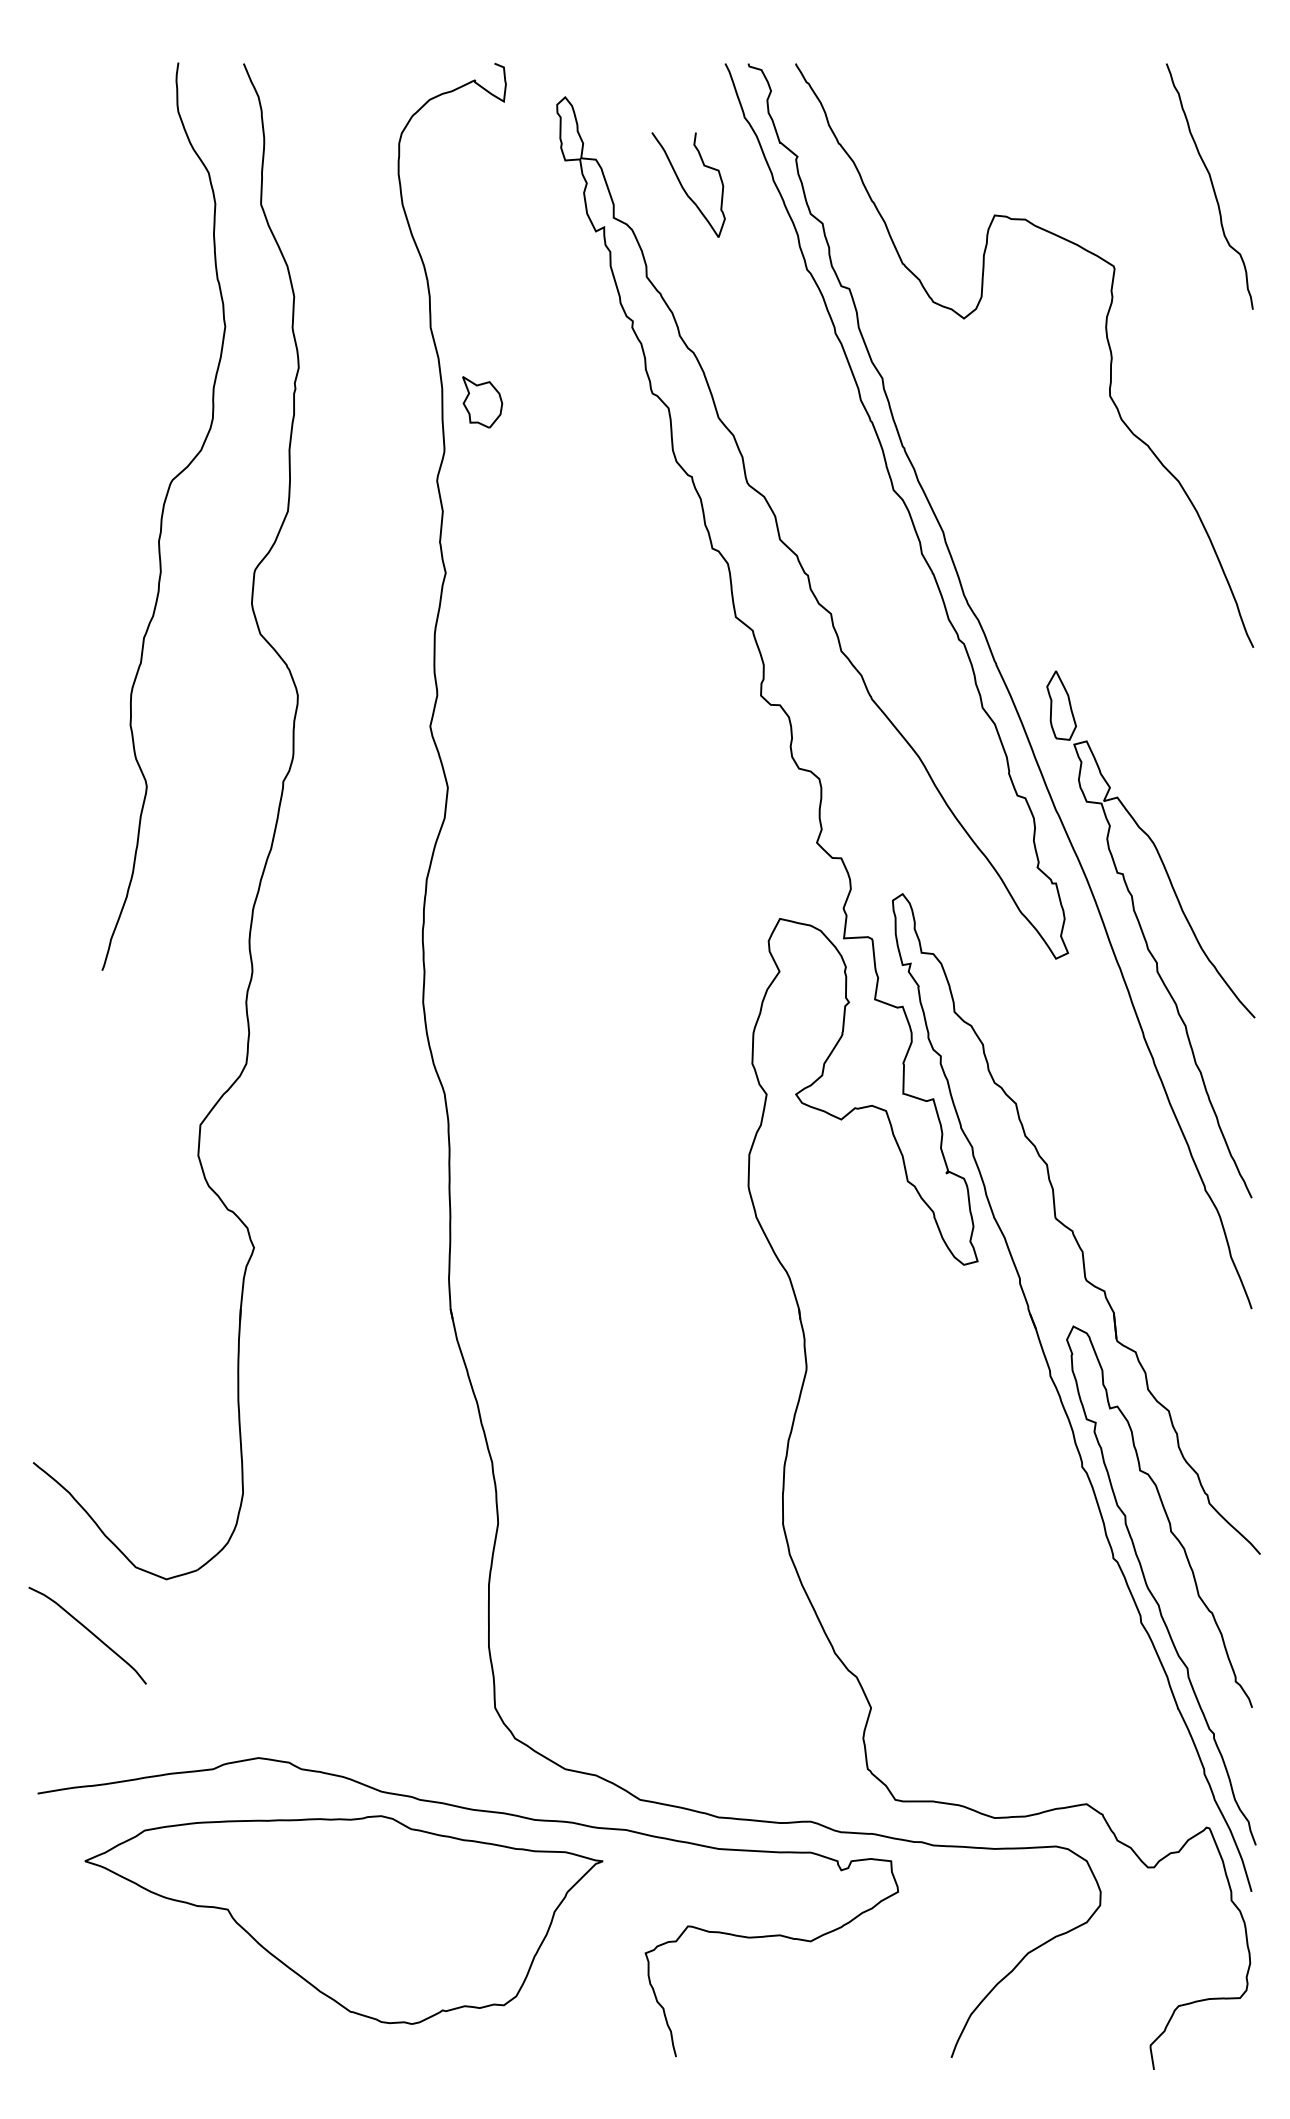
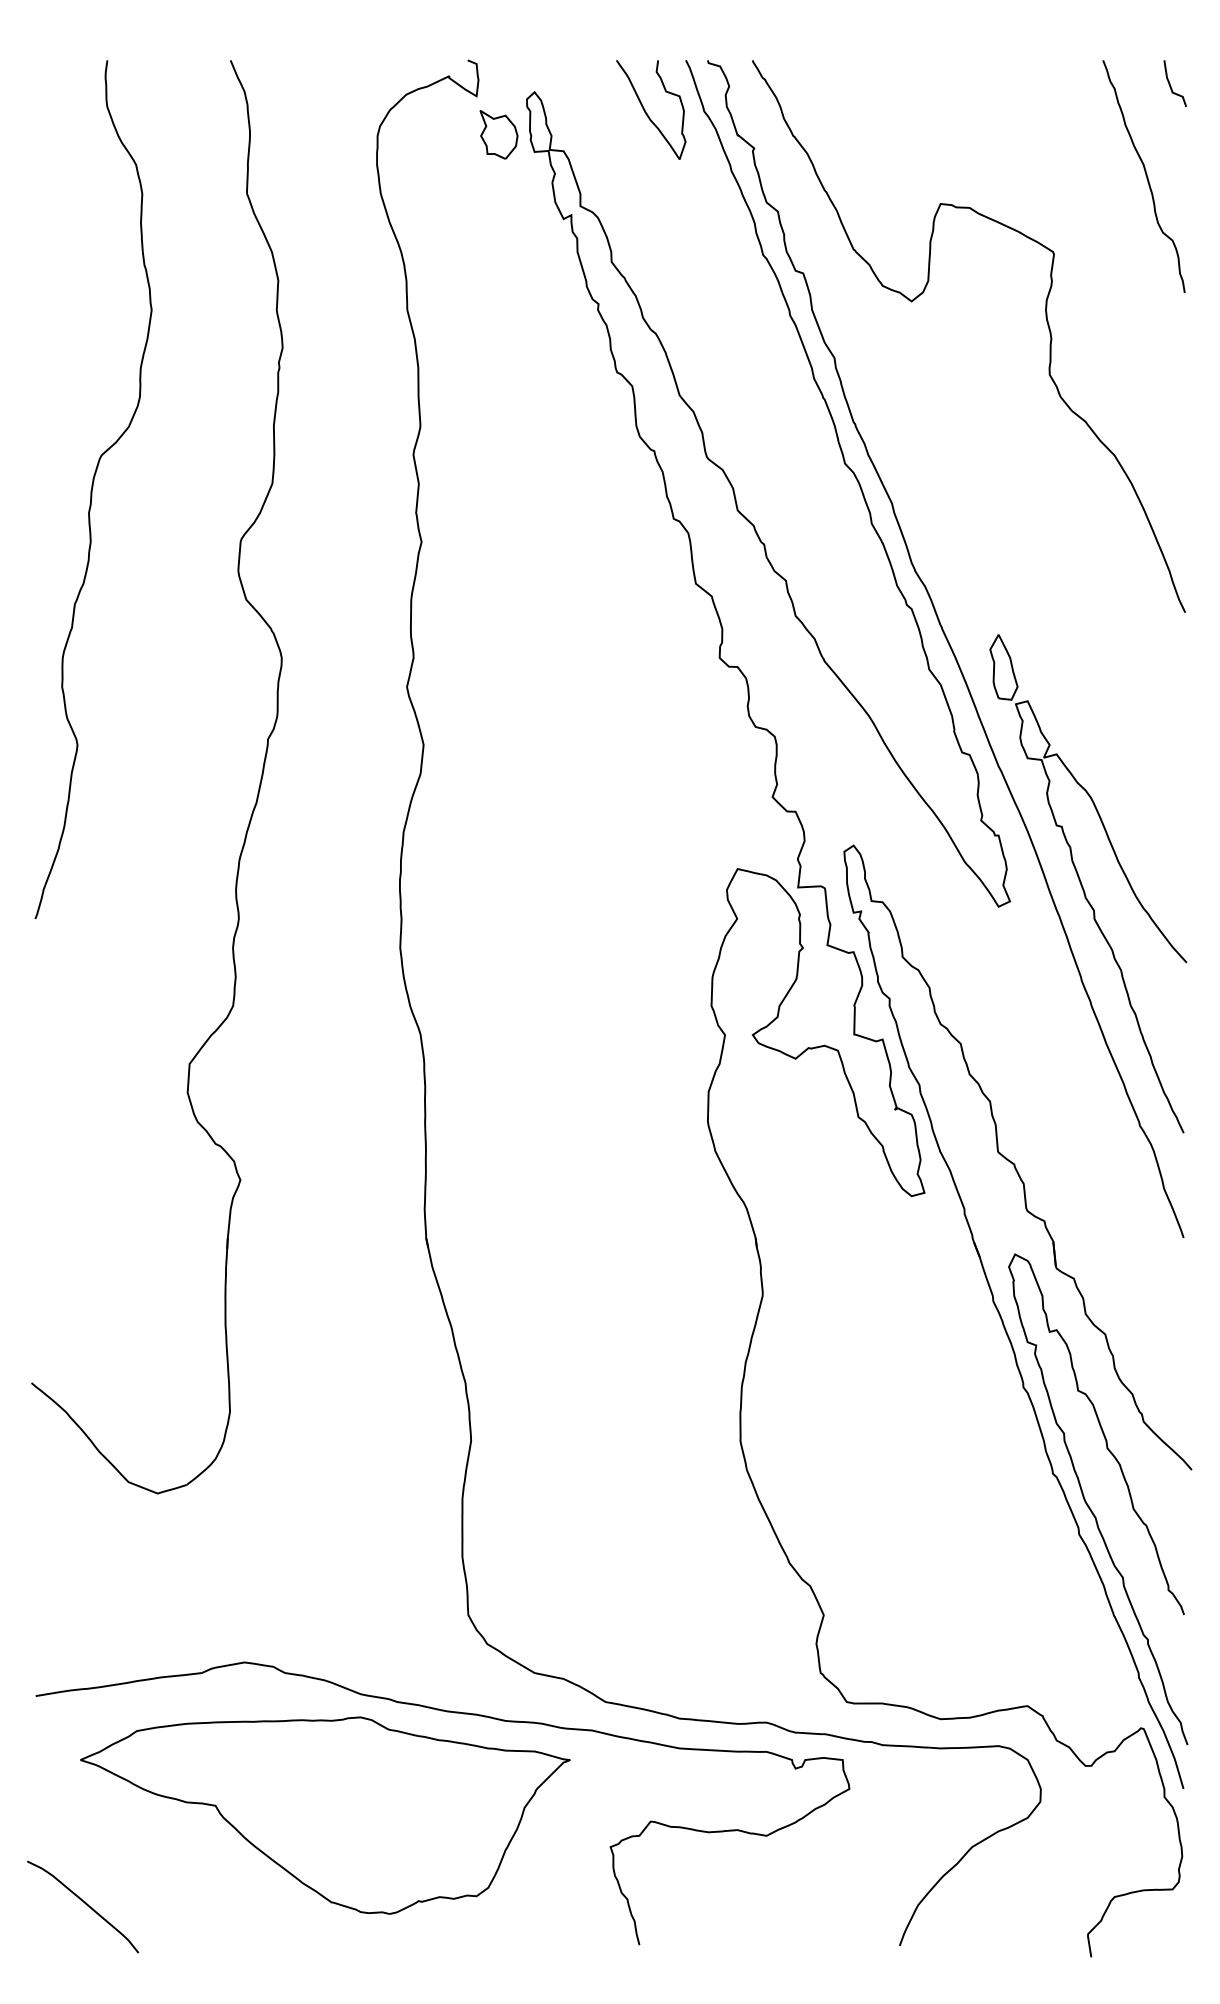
curve: (1238, 89) -> (1171, 84), added
curve: (683, 186) -> (646, 111), moved
part: (482, 402) -> (498, 134), moved
curve: (163, 515) -> (93, 488), moved
curve: (89, 1632) -> (84, 1904), moved

